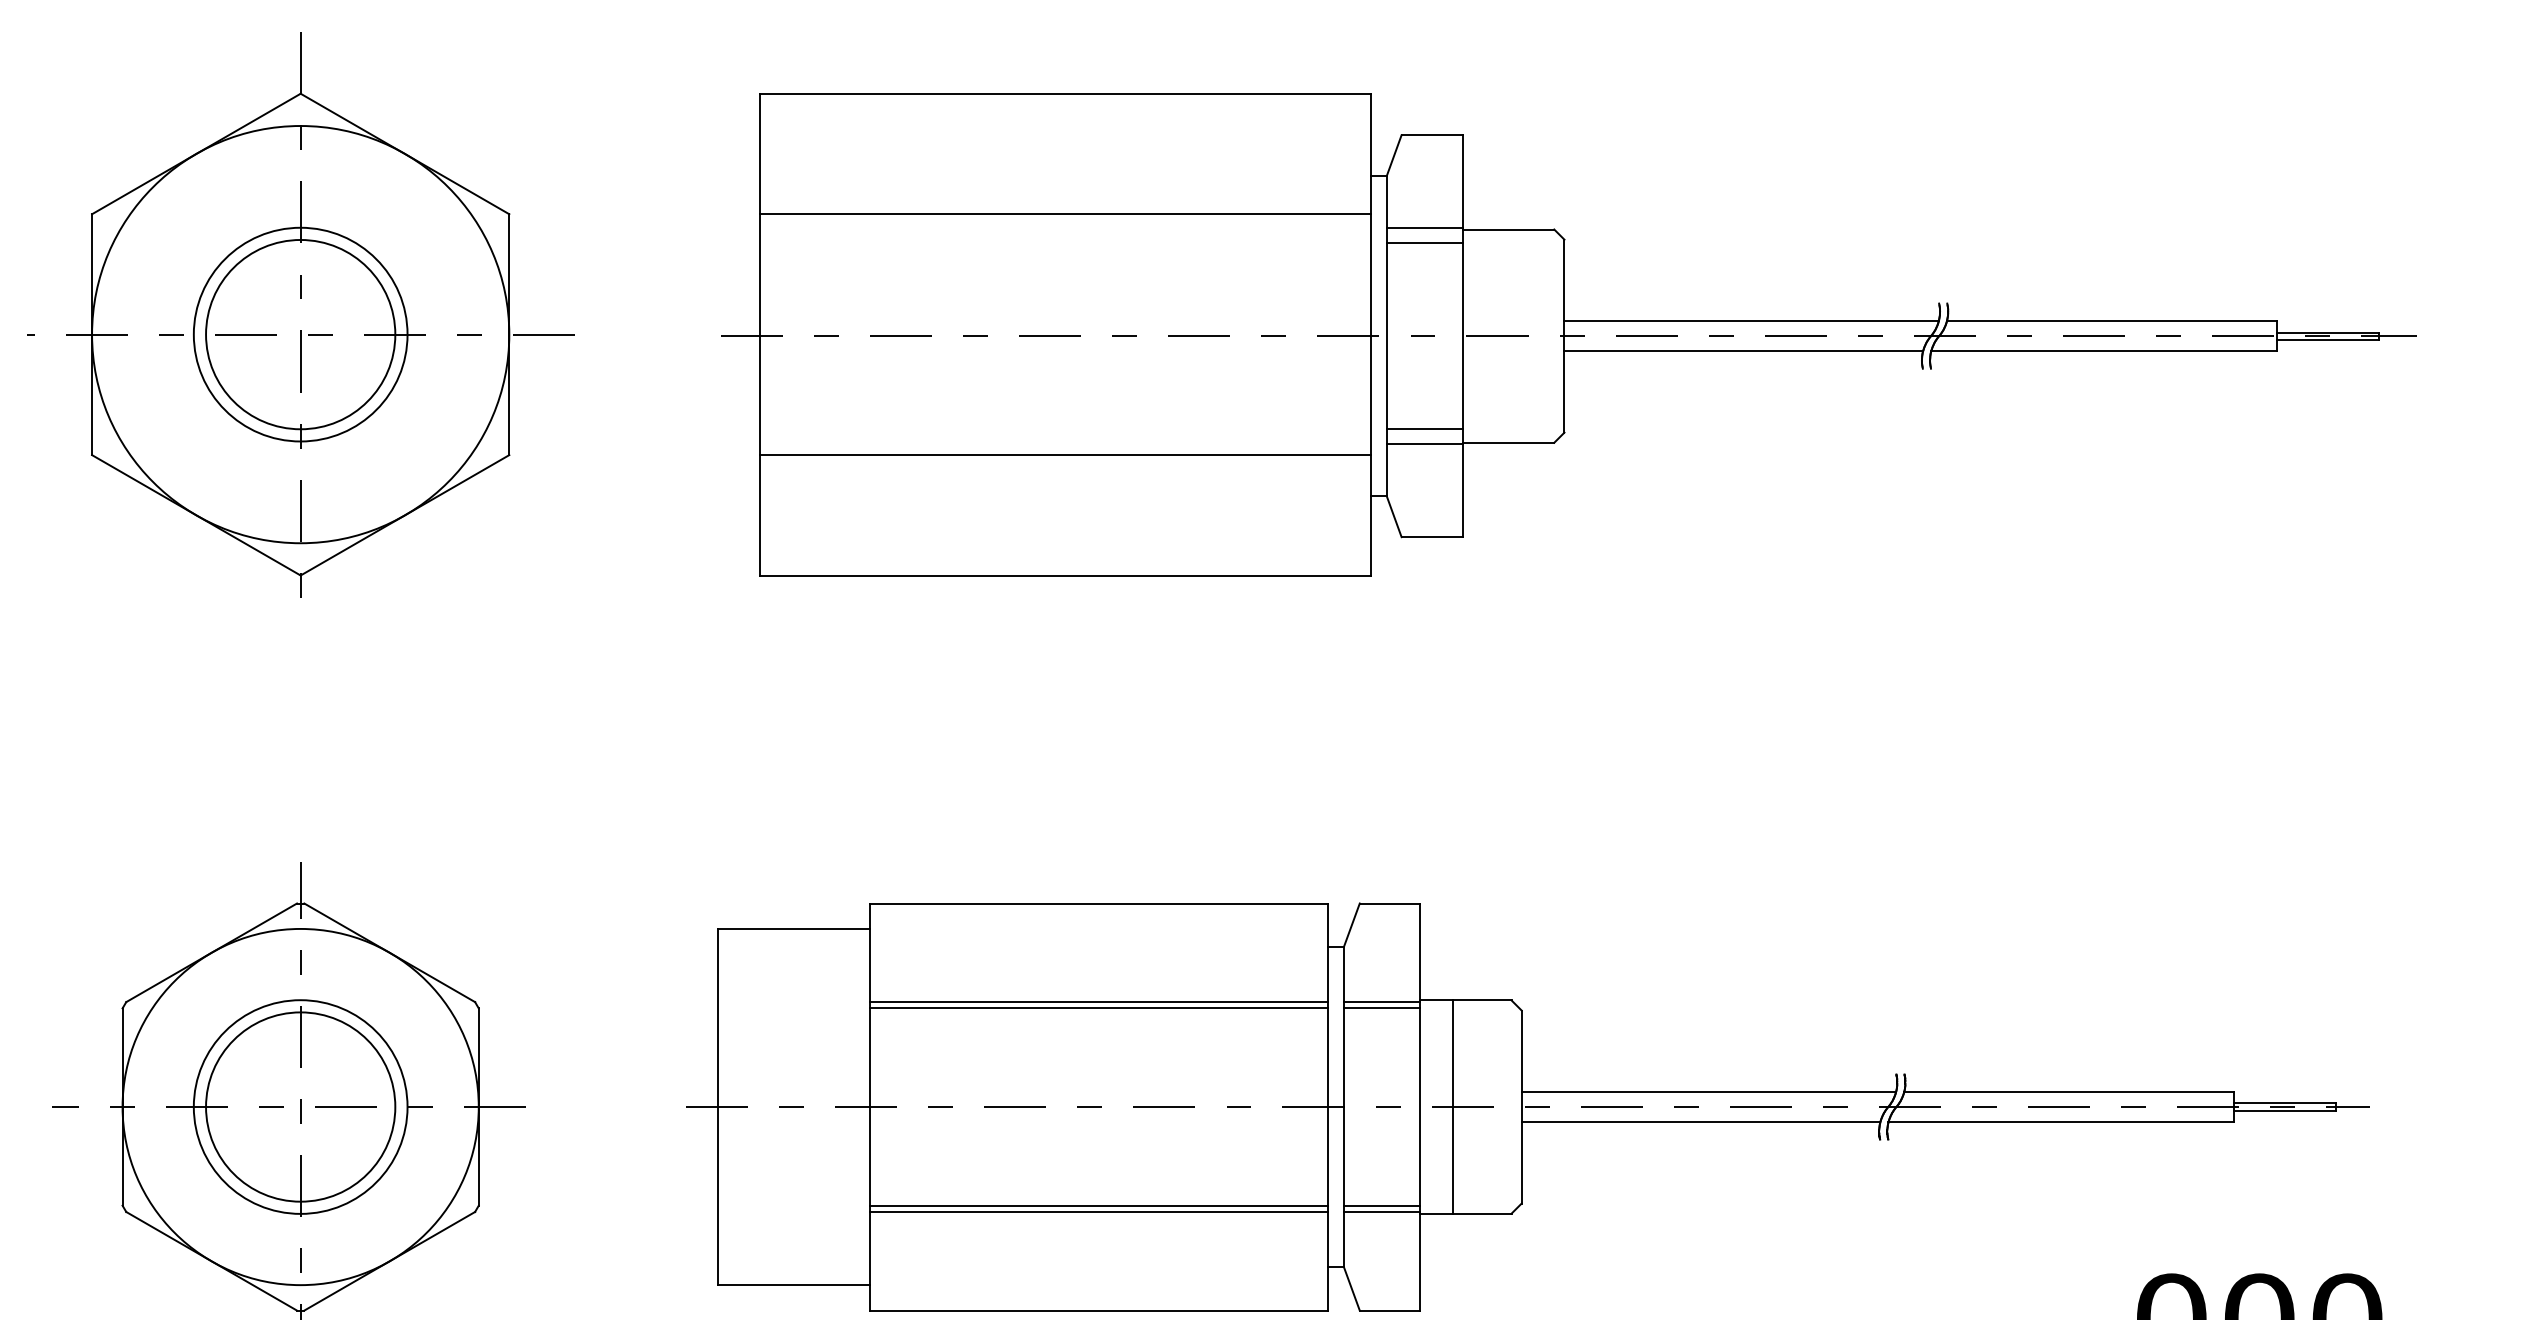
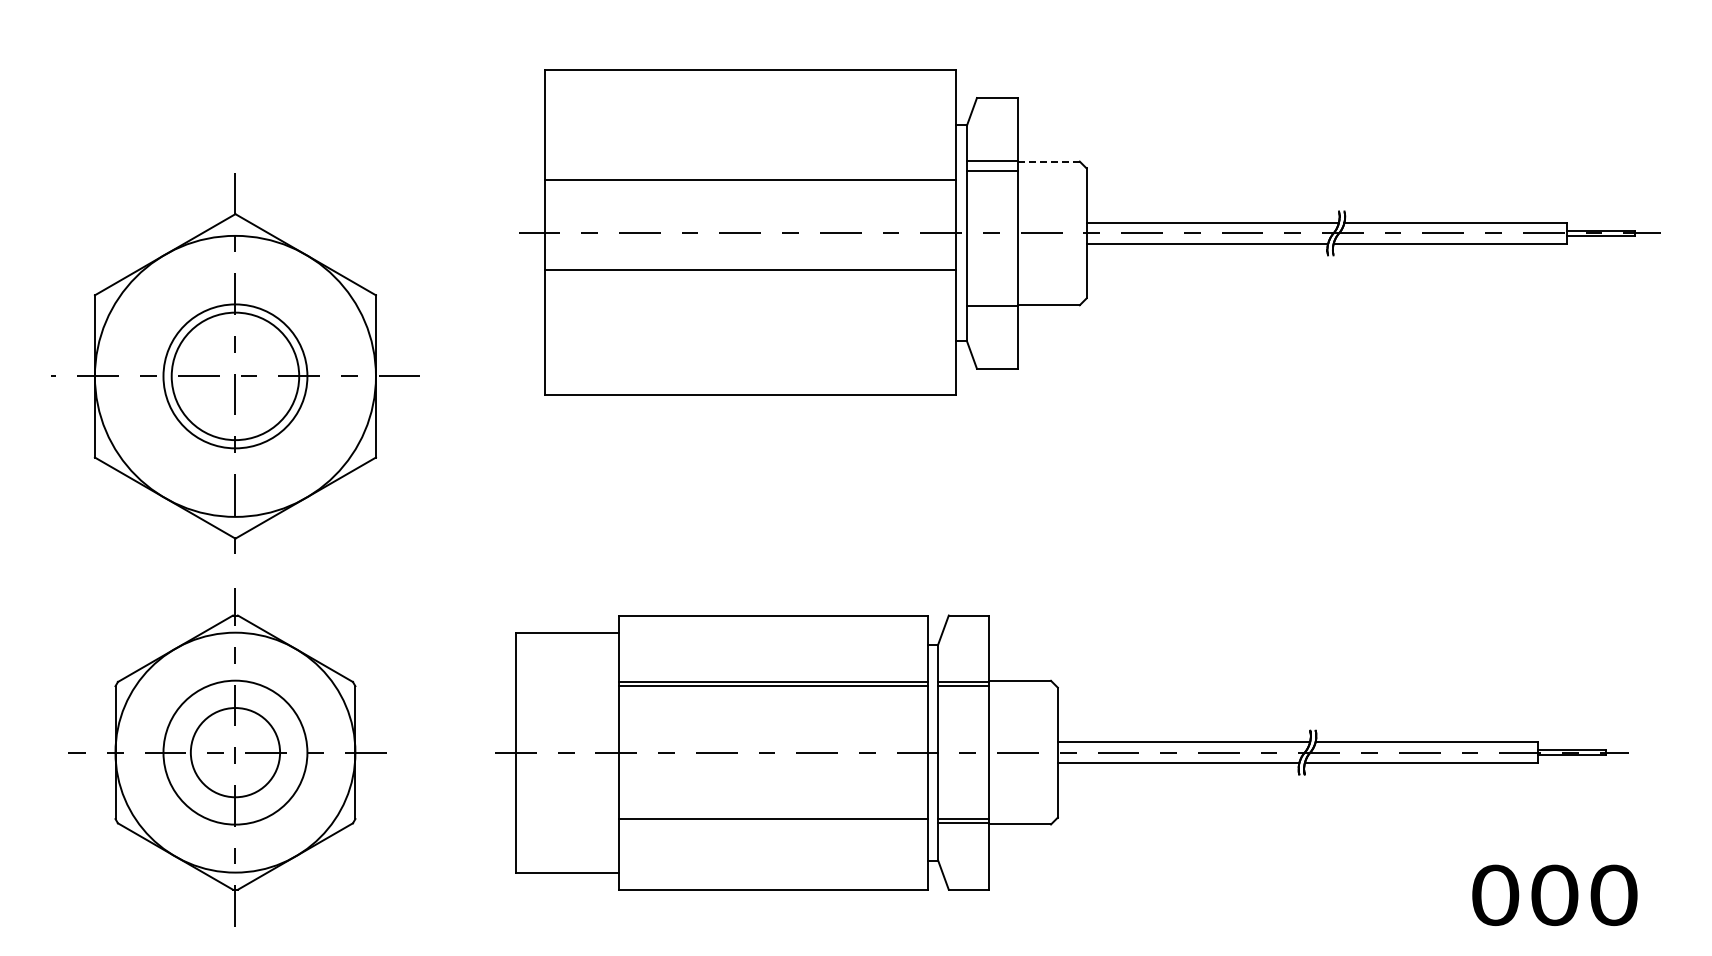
line: (1065, 214) -> (750, 180), moved
line: (1507, 229) -> (1048, 161), solid -> dashed
part: (300, 315) -> (235, 363), moved
line: (1424, 429) -> (992, 296), removed
line: (1065, 455) -> (750, 269), moved
circle: (300, 1106) -> (235, 752), size x0.7
line: (1452, 1106) -> (1011, 752), removed
line: (1099, 1212) -> (773, 823), removed

